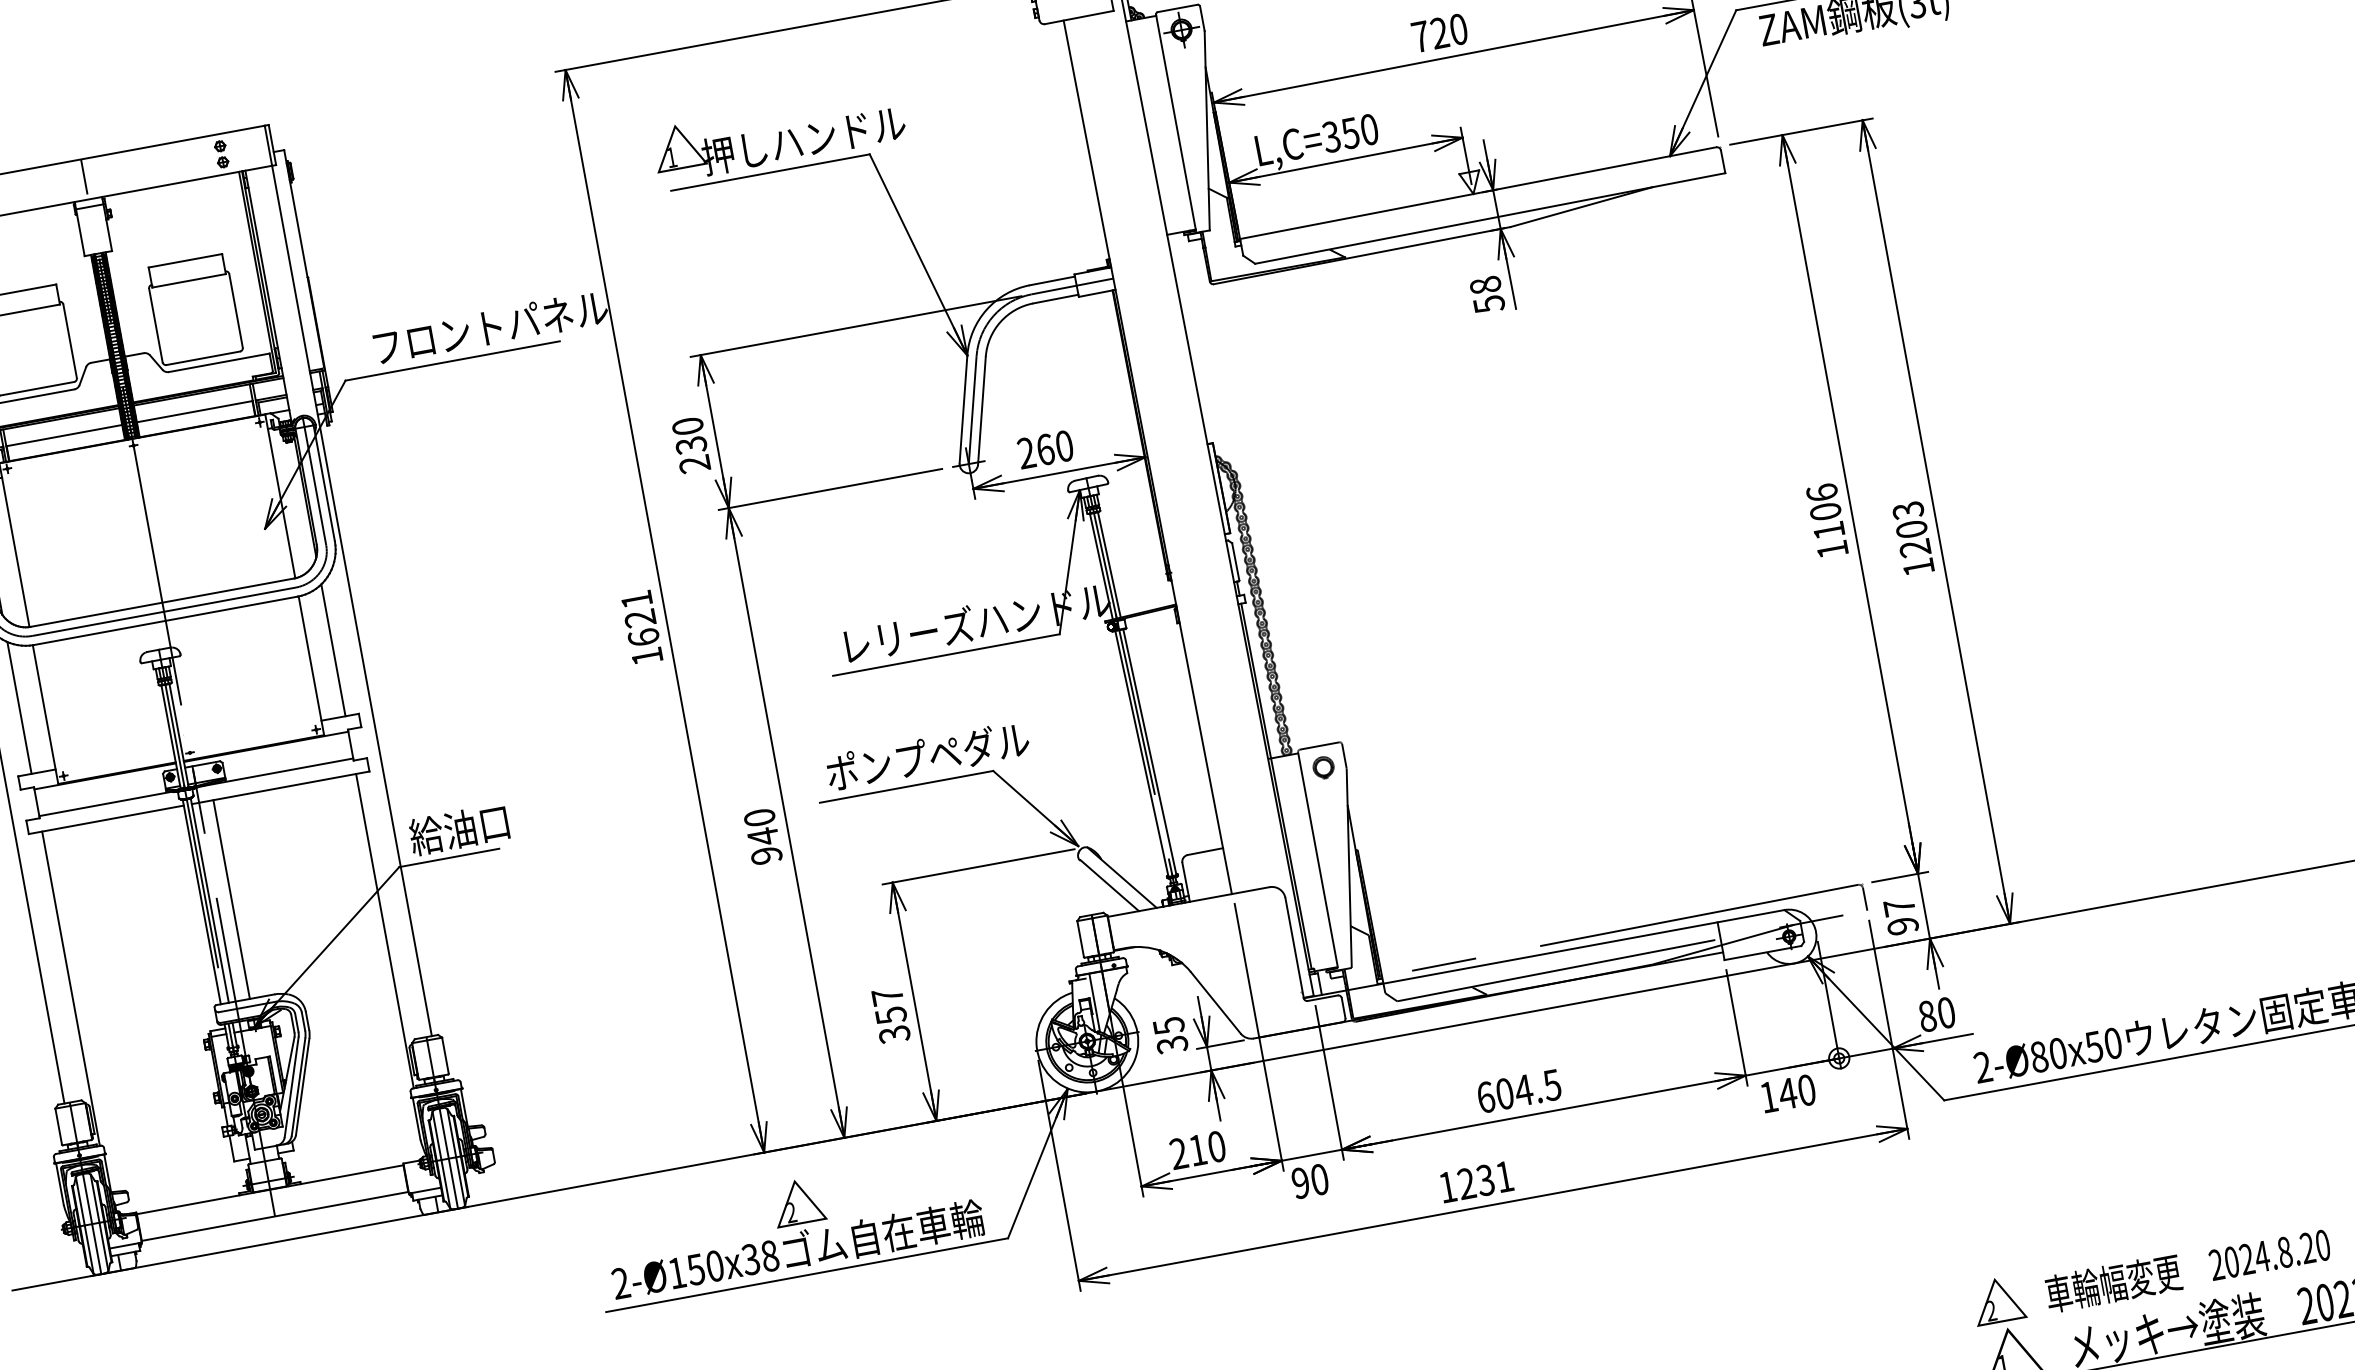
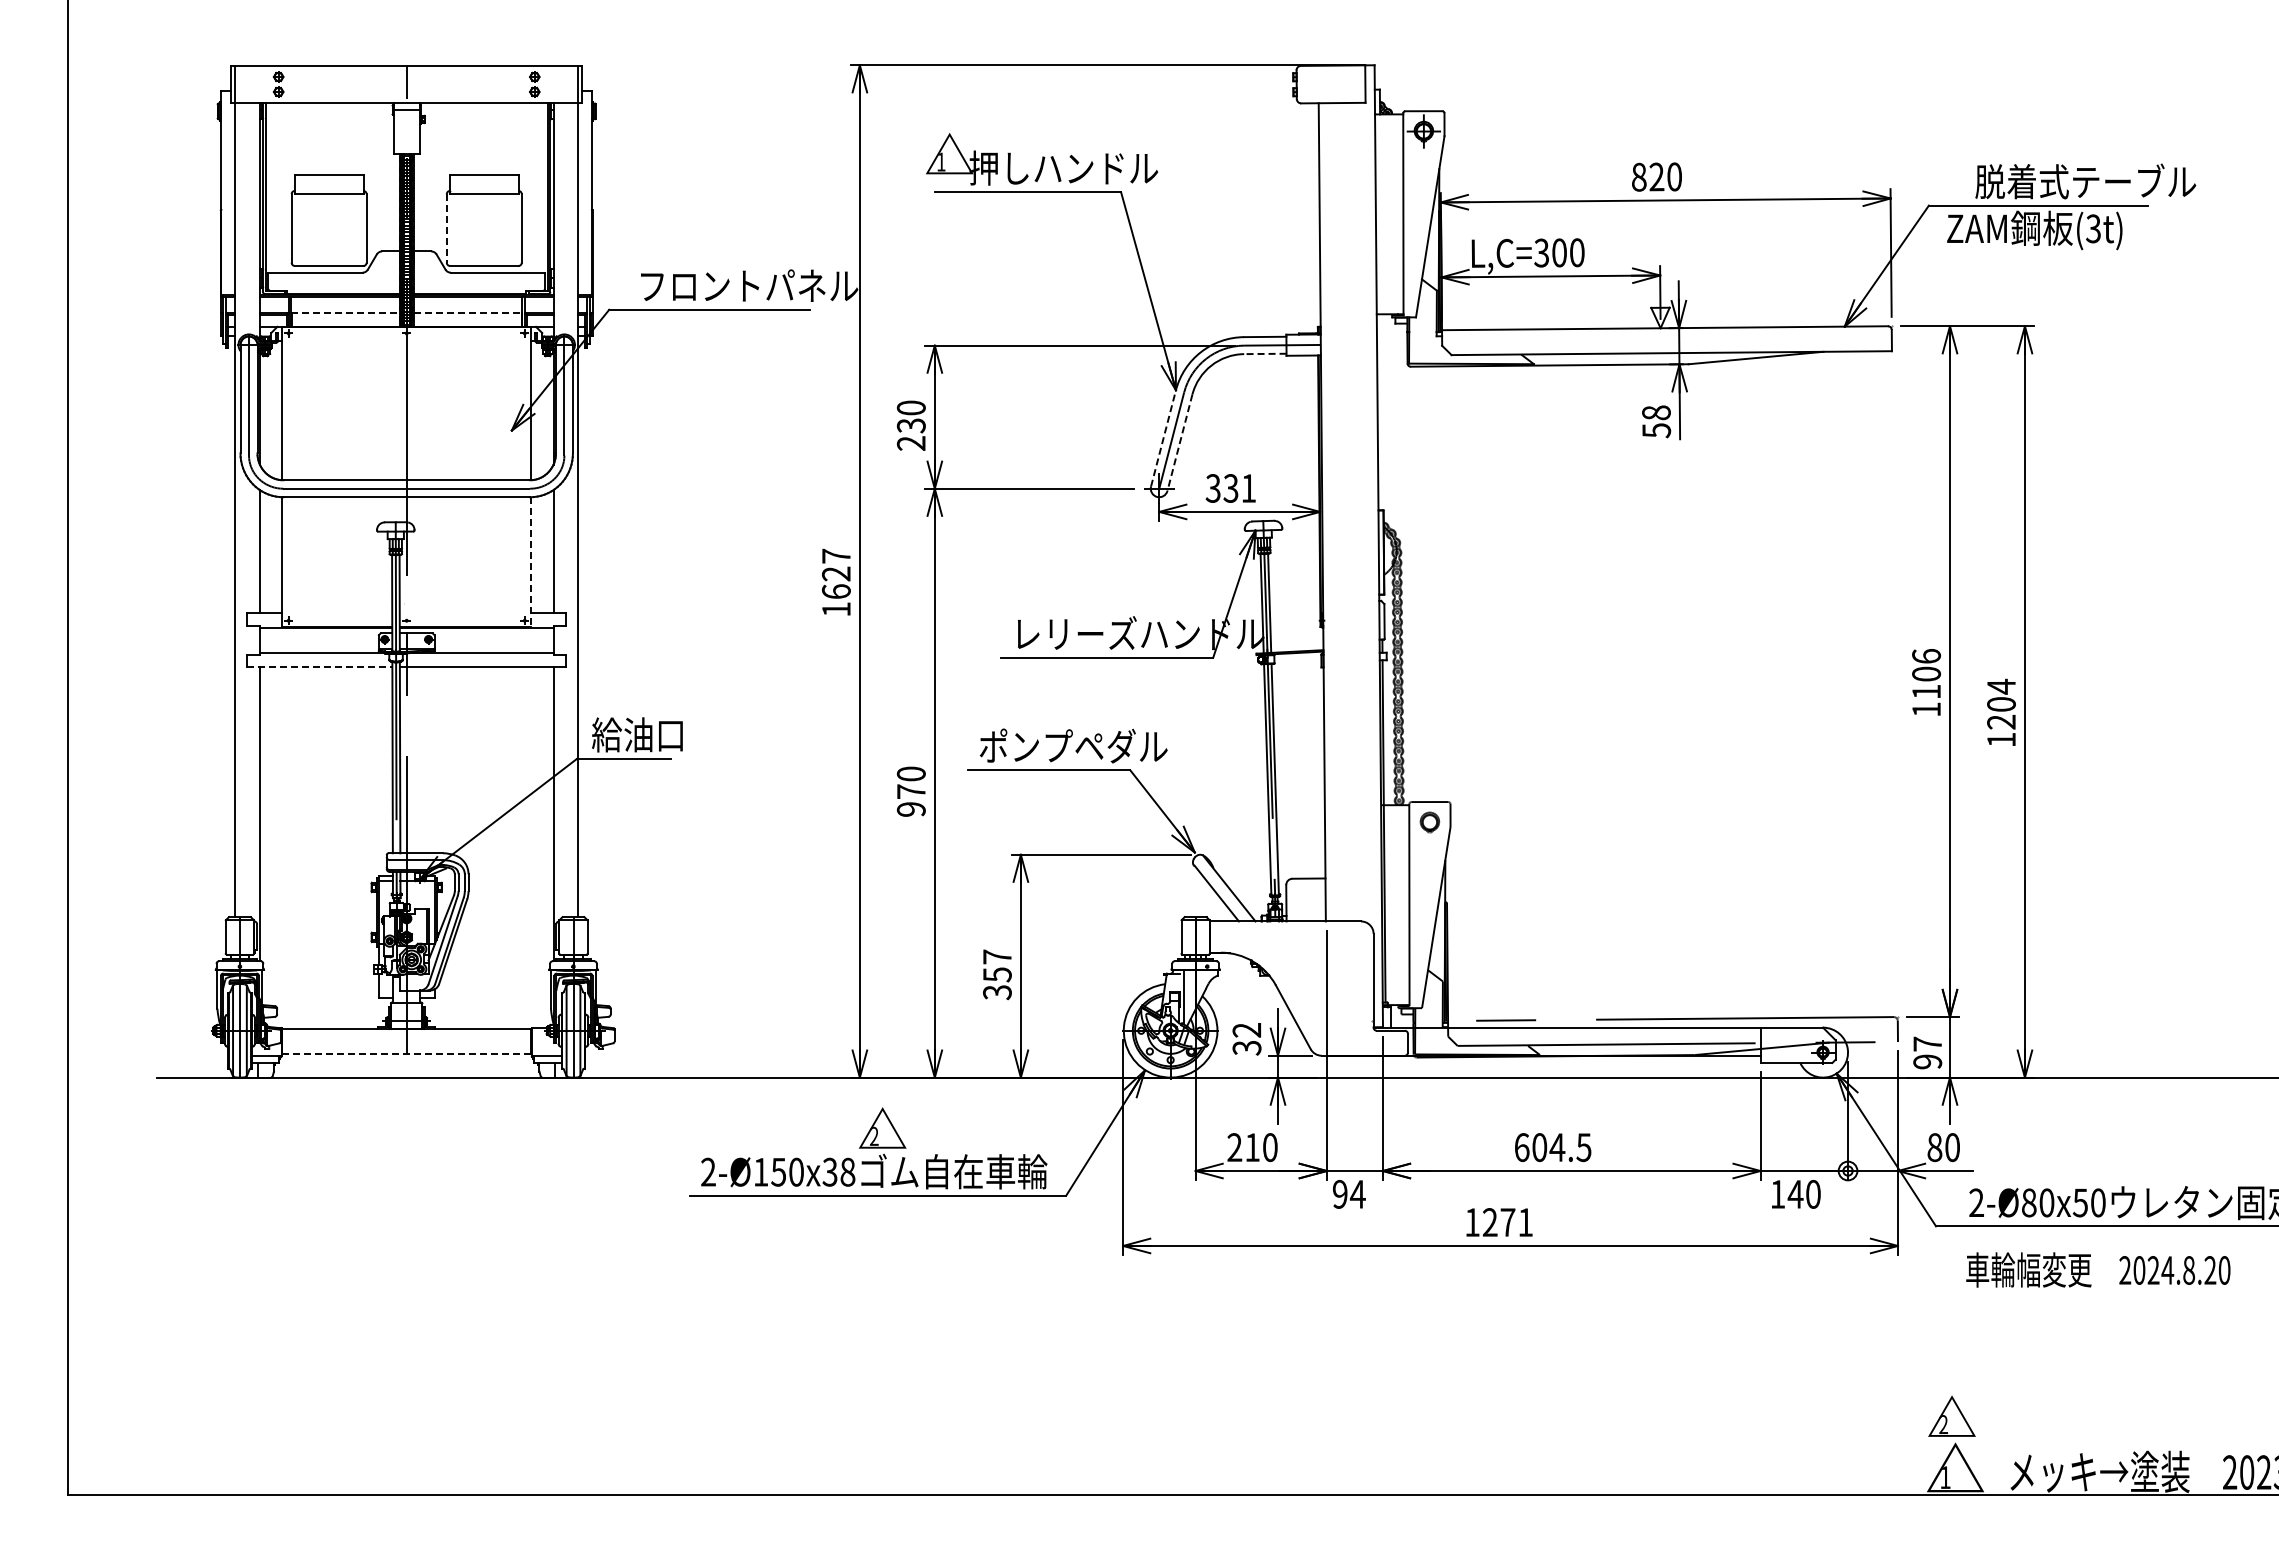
text: (1420, 36) -> (1638, 176), 720 -> 820
text: (1350, 132) -> (1559, 252), L,C=350 -> L,C=300
line: (1054, 298) -> (1264, 353), solid -> dashed
line: (155, 325) -> (446, 228), solid -> dashed
line: (963, 409) -> (1163, 438), solid -> dashed
line: (981, 410) -> (1179, 442), solid -> dashed
line: (195, 411) -> (468, 312), solid -> dashed
line: (65, 435) -> (346, 312), solid -> dashed
text: (1044, 449) -> (1230, 488), 260 -> 331
text: (1908, 510) -> (2001, 686), 1203 -> 1204
text: (636, 598) -> (836, 555), 1621 -> 1627
line: (312, 666) -> (531, 562), solid -> dashed
line: (106, 819) -> (320, 667), solid -> dashed
text: (763, 836) -> (911, 791), 940 -> 970
line: (232, 899) -> (420, 760), removed
text: (1168, 1026) -> (1246, 1030), 35 -> 32
text: (1319, 1179) -> (1357, 1194), 90 -> 94
text: (1485, 1180) -> (1507, 1222), 1231 -> 1271
line: (274, 1216) -> (406, 1054), solid -> dashed
text: (2187, 1269) -> (2098, 1269), moved

